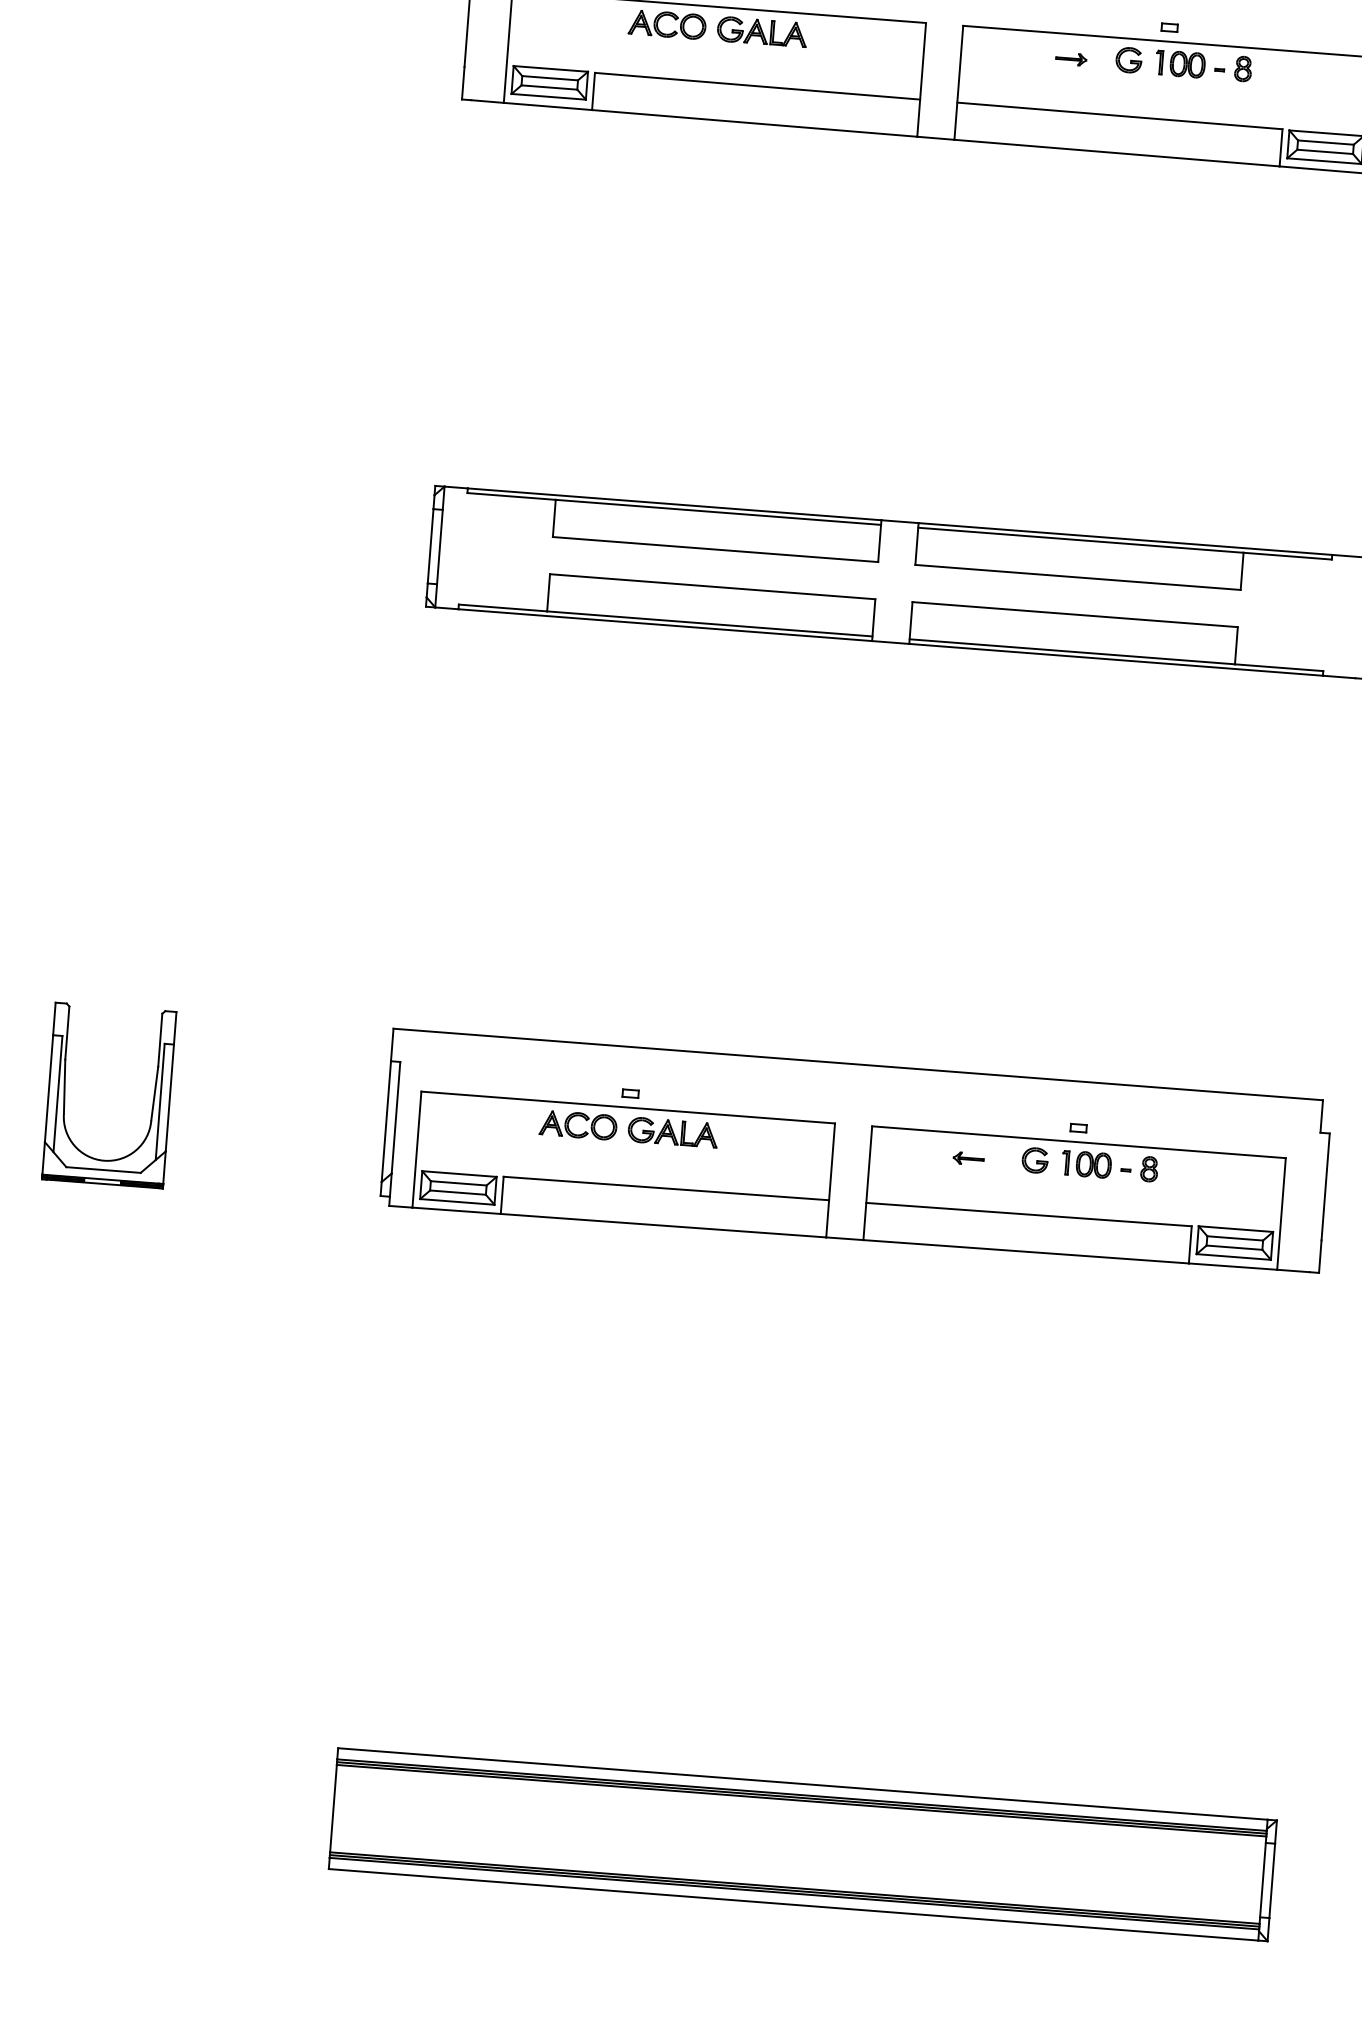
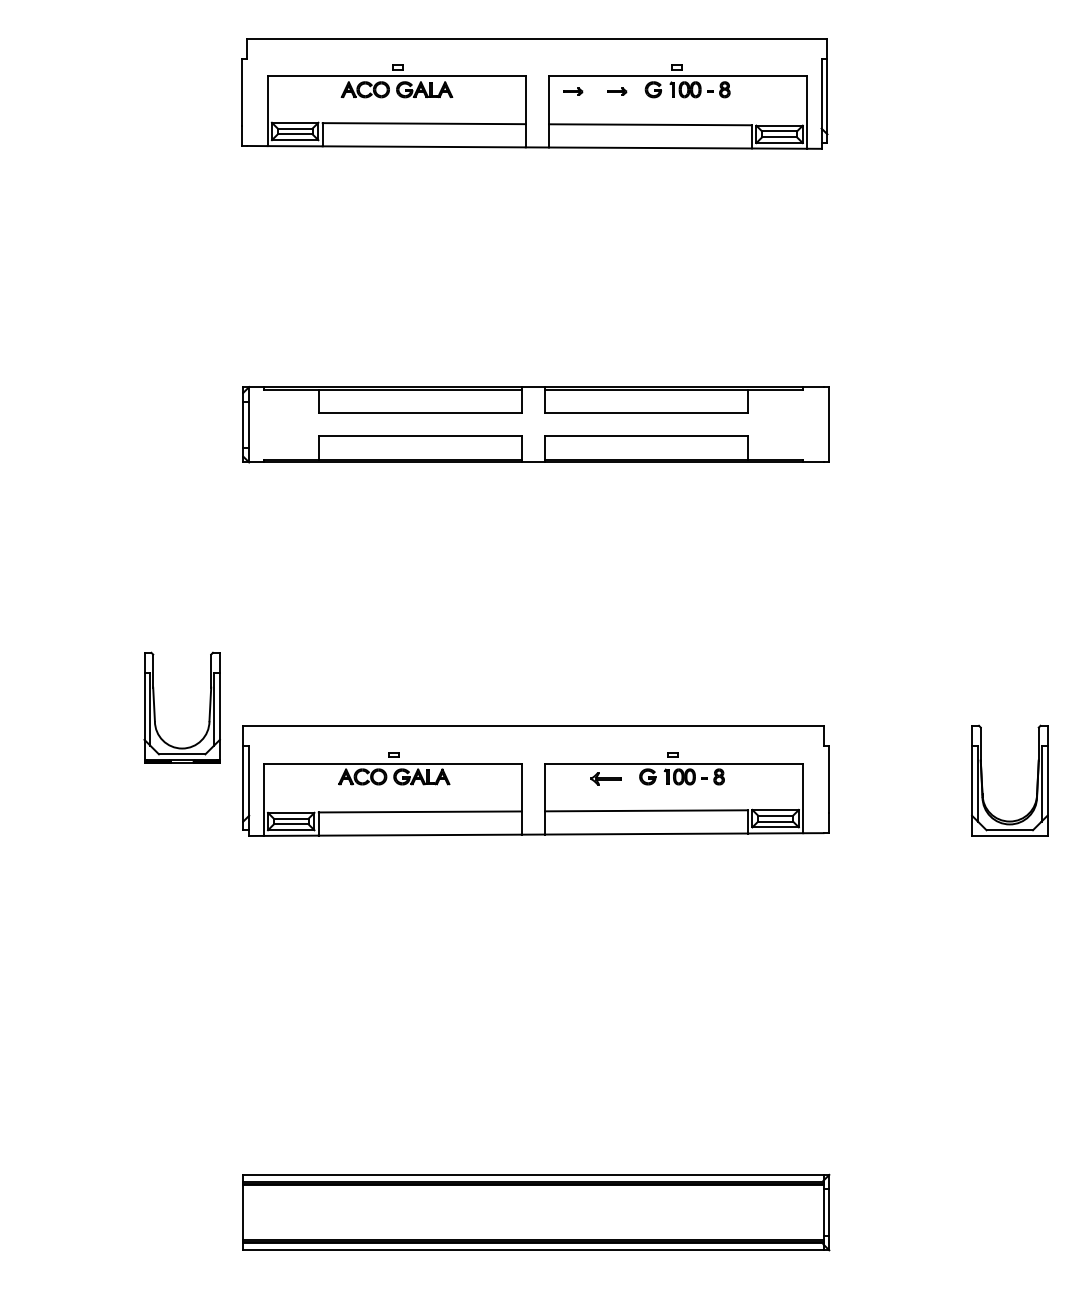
part: (1000, 53) -> (573, 91), added
part: (66, 1091) -> (155, 707), moved
part: (968, 1159) -> (606, 779), size x1.6

